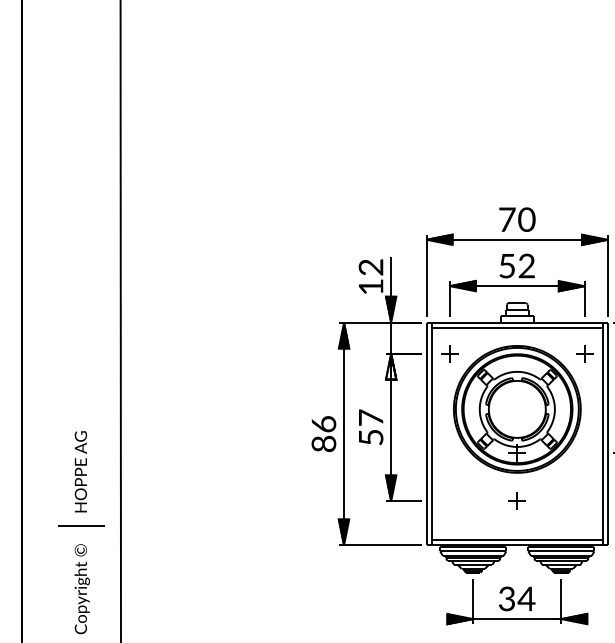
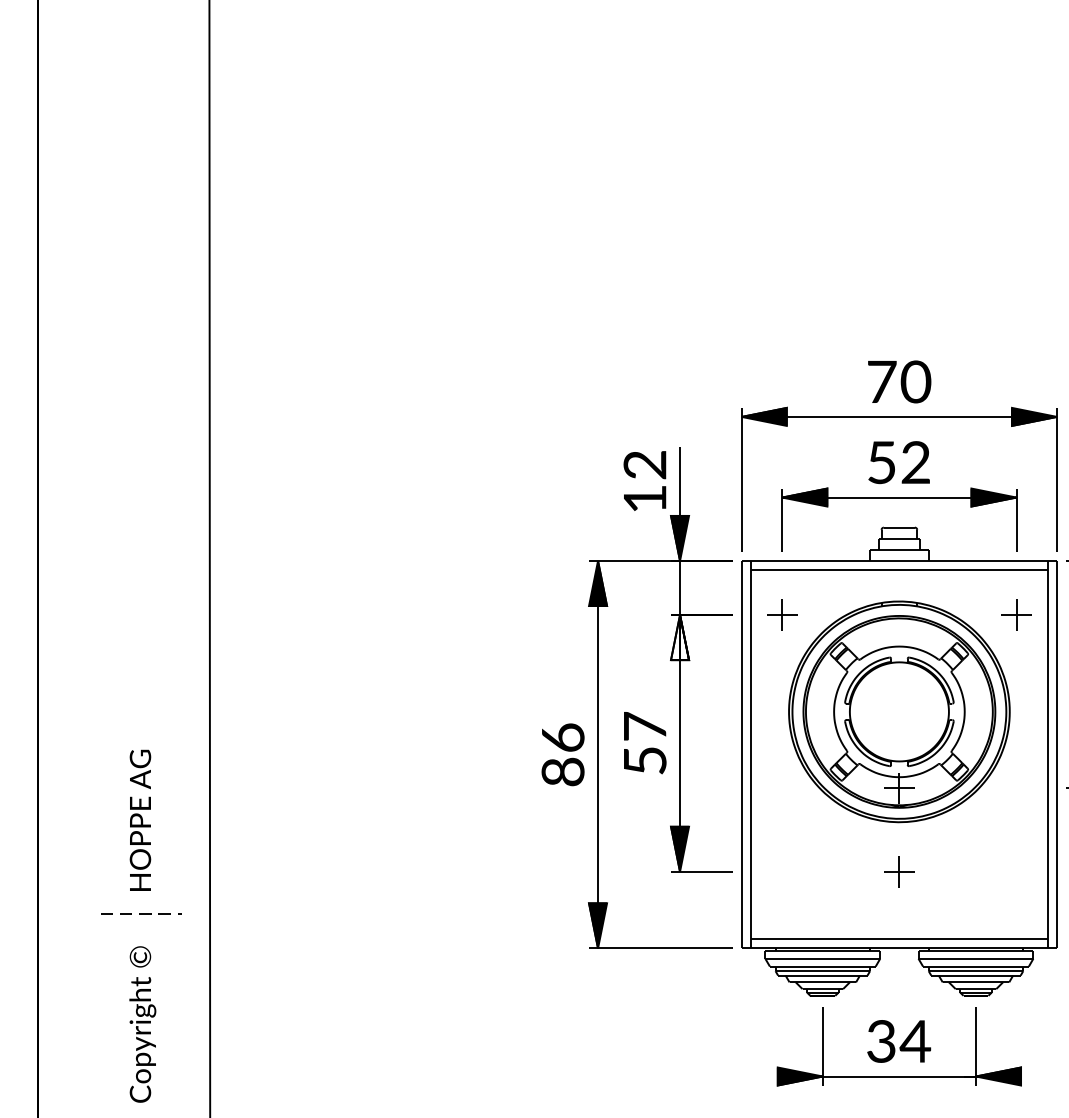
line: (82, 525) -> (143, 913), solid -> dashed

